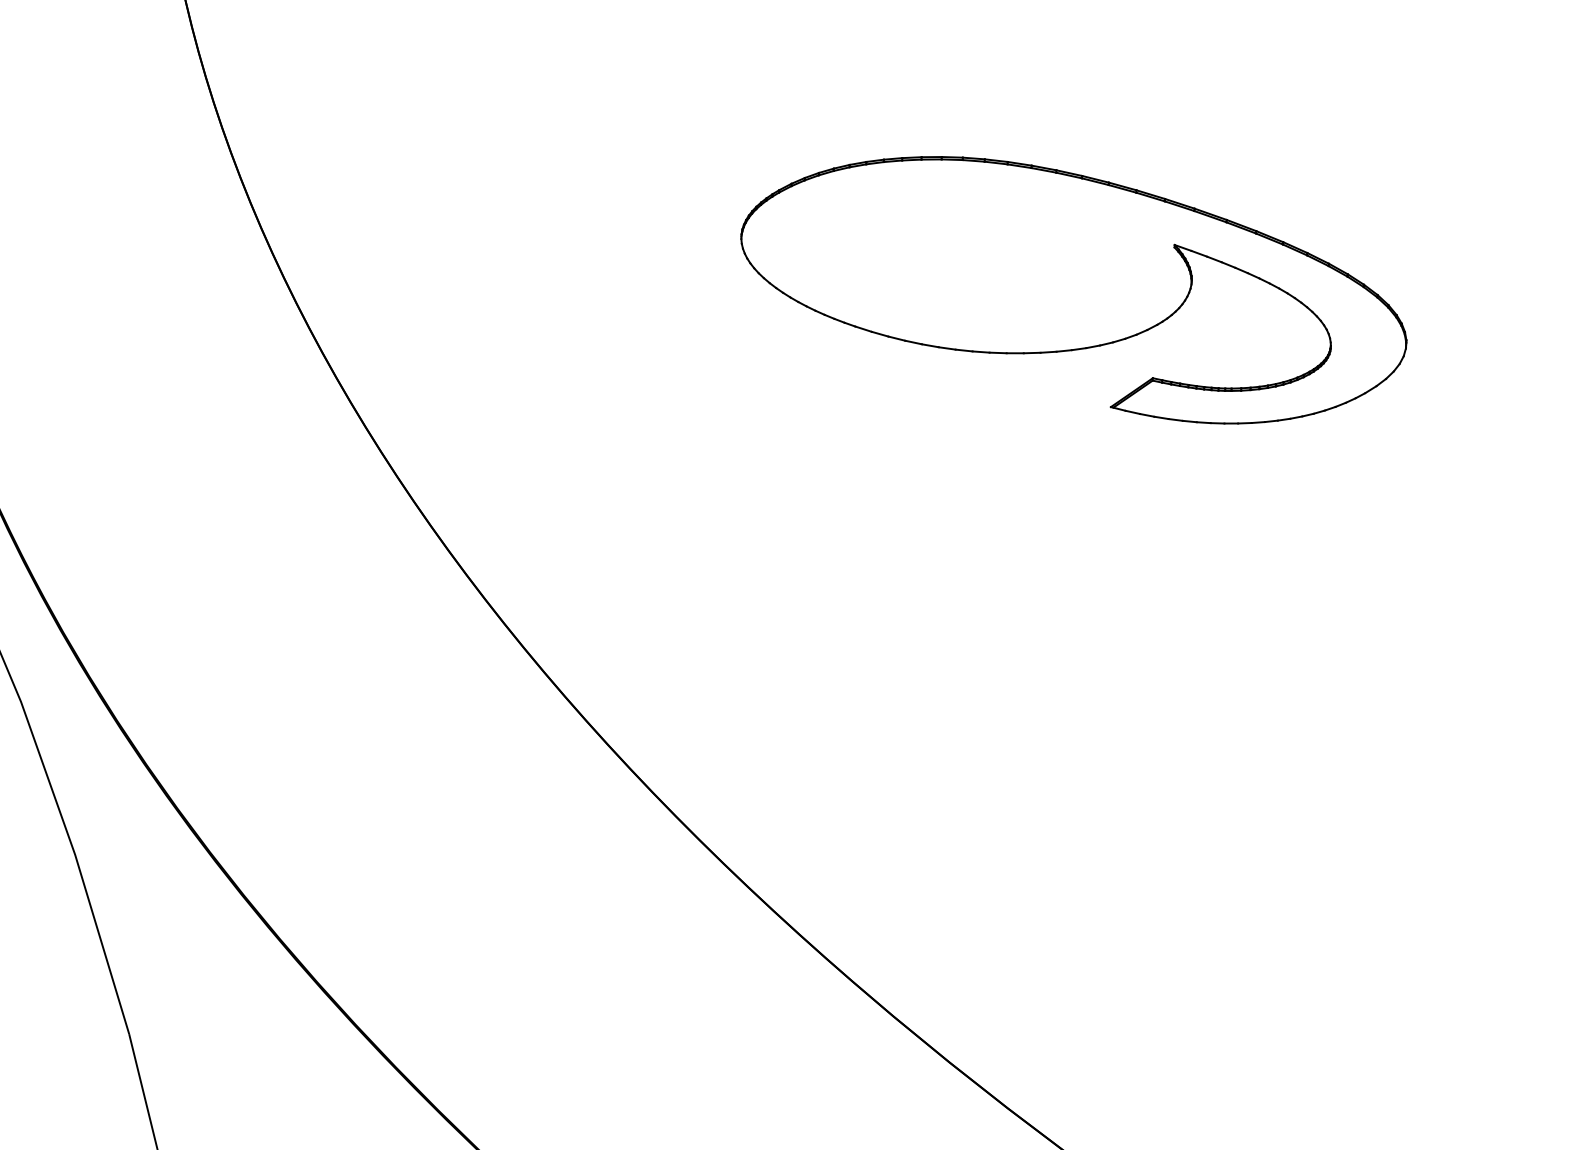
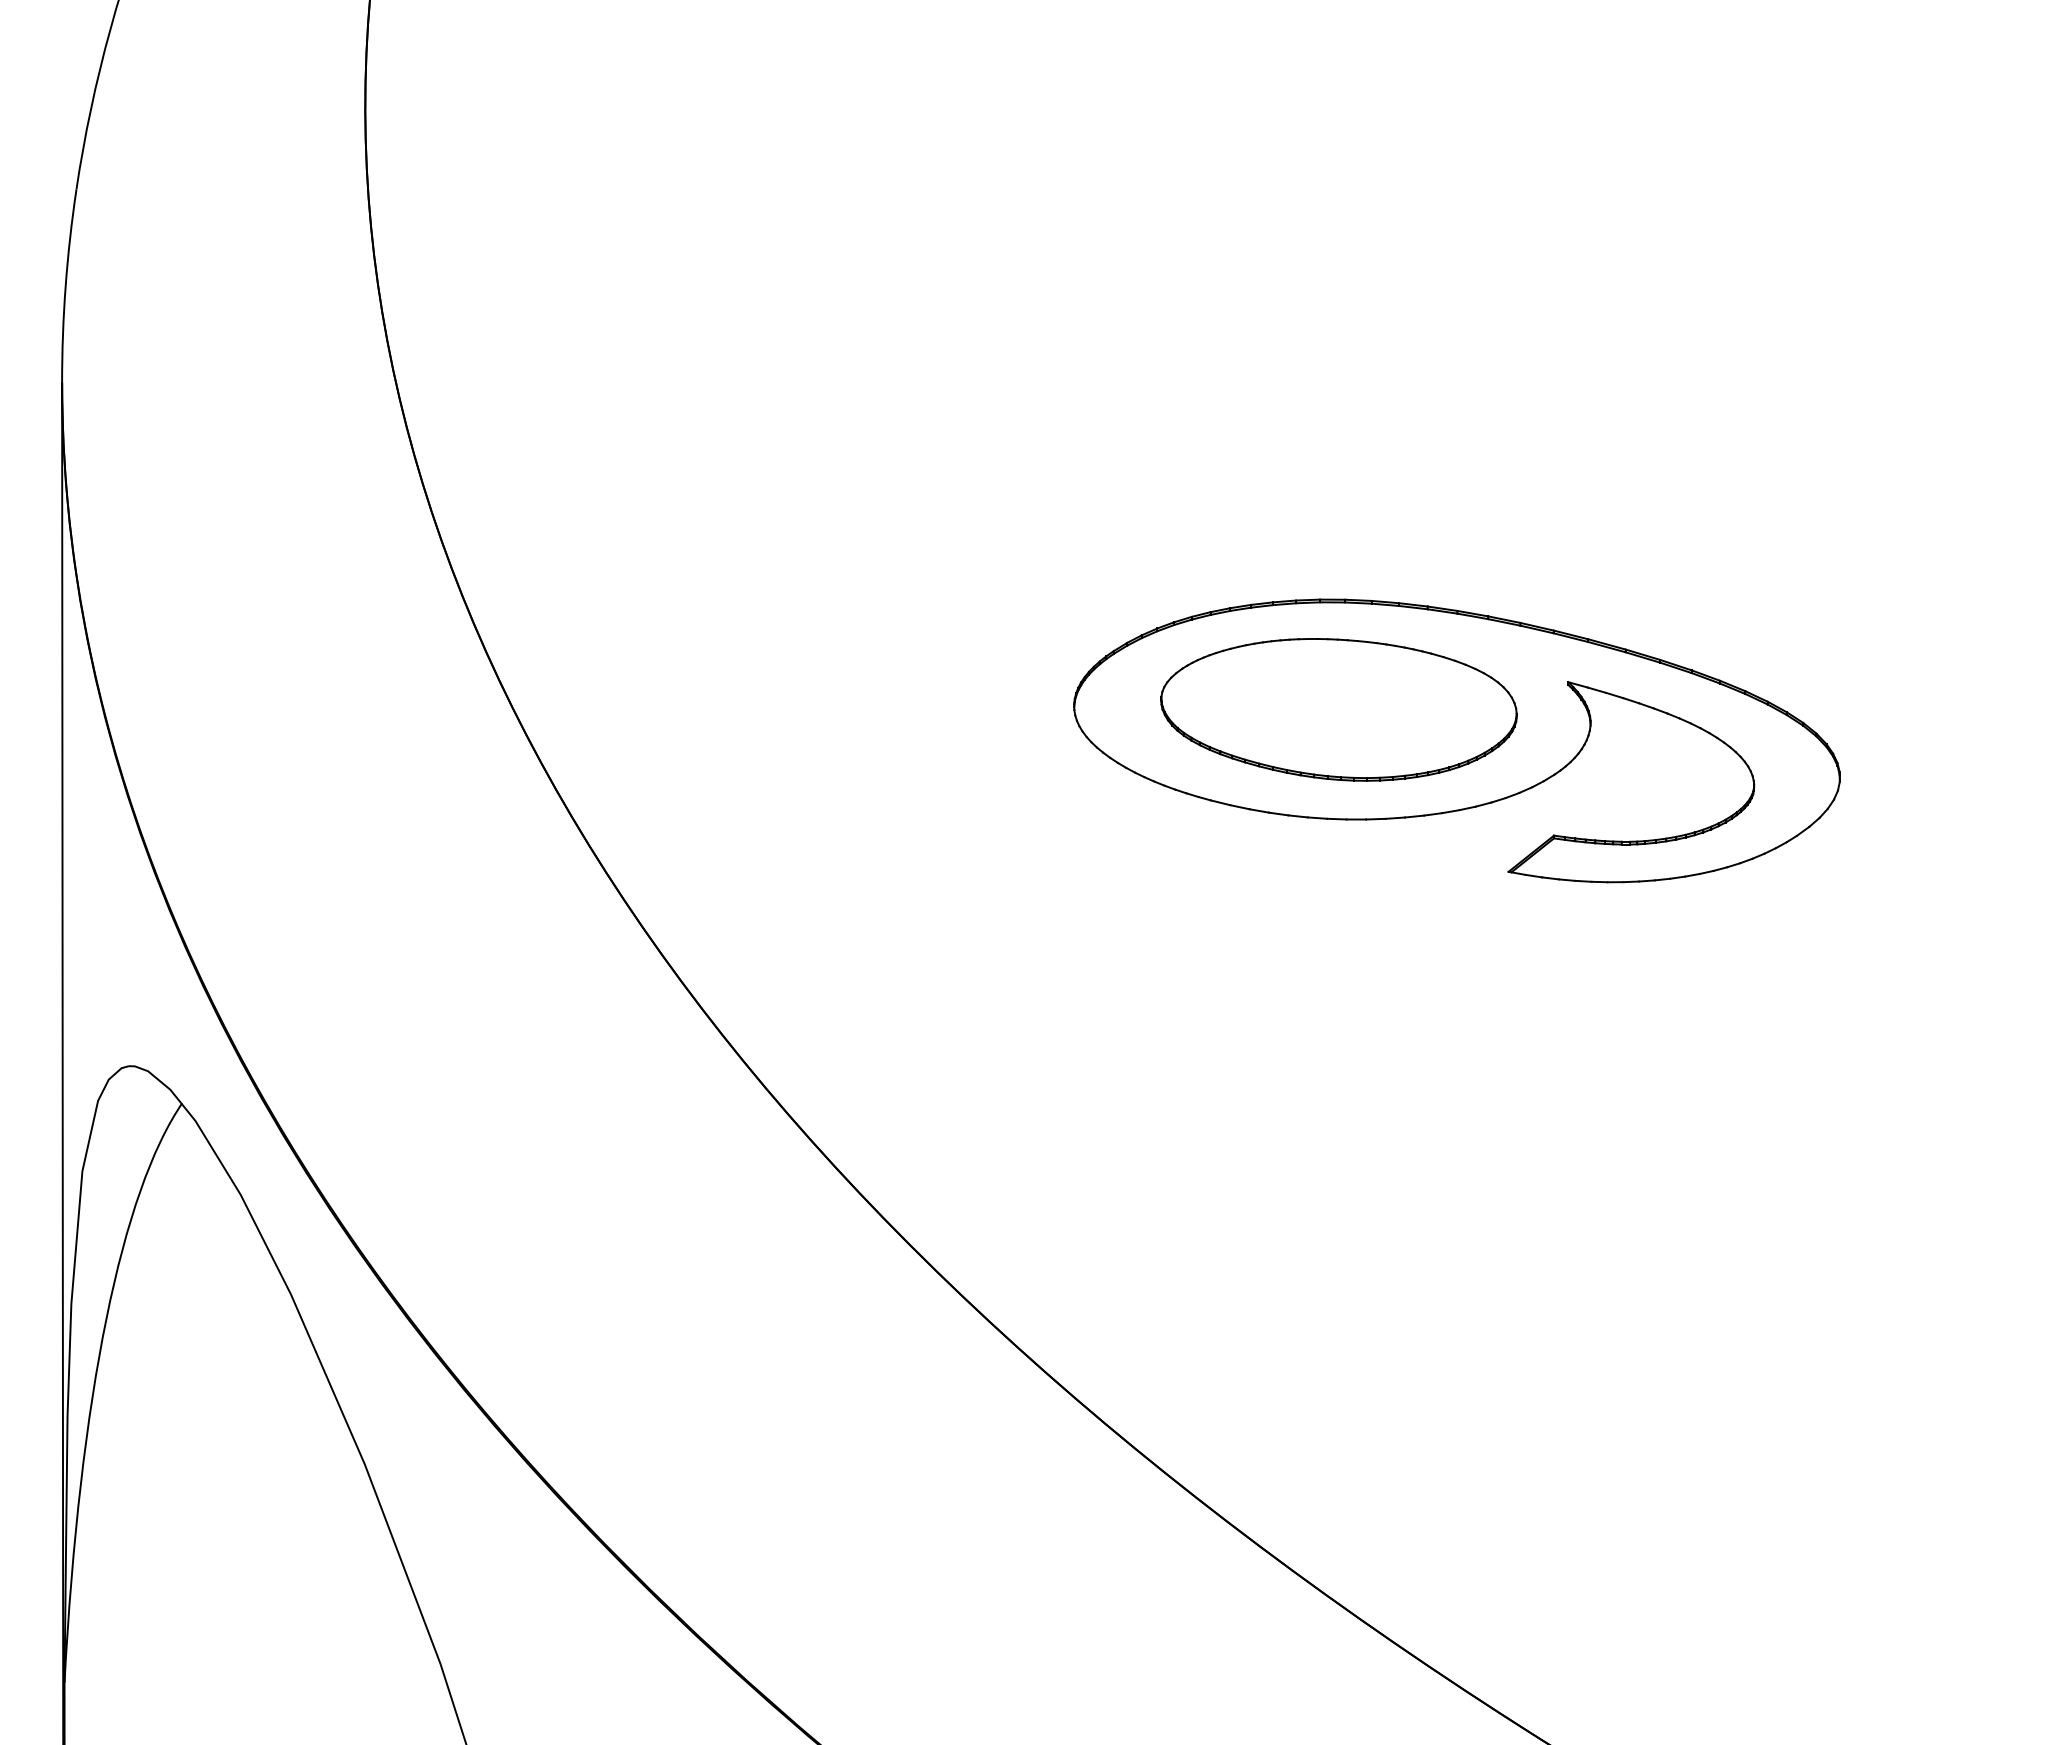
part: (972, 254) -> (1338, 709), added

